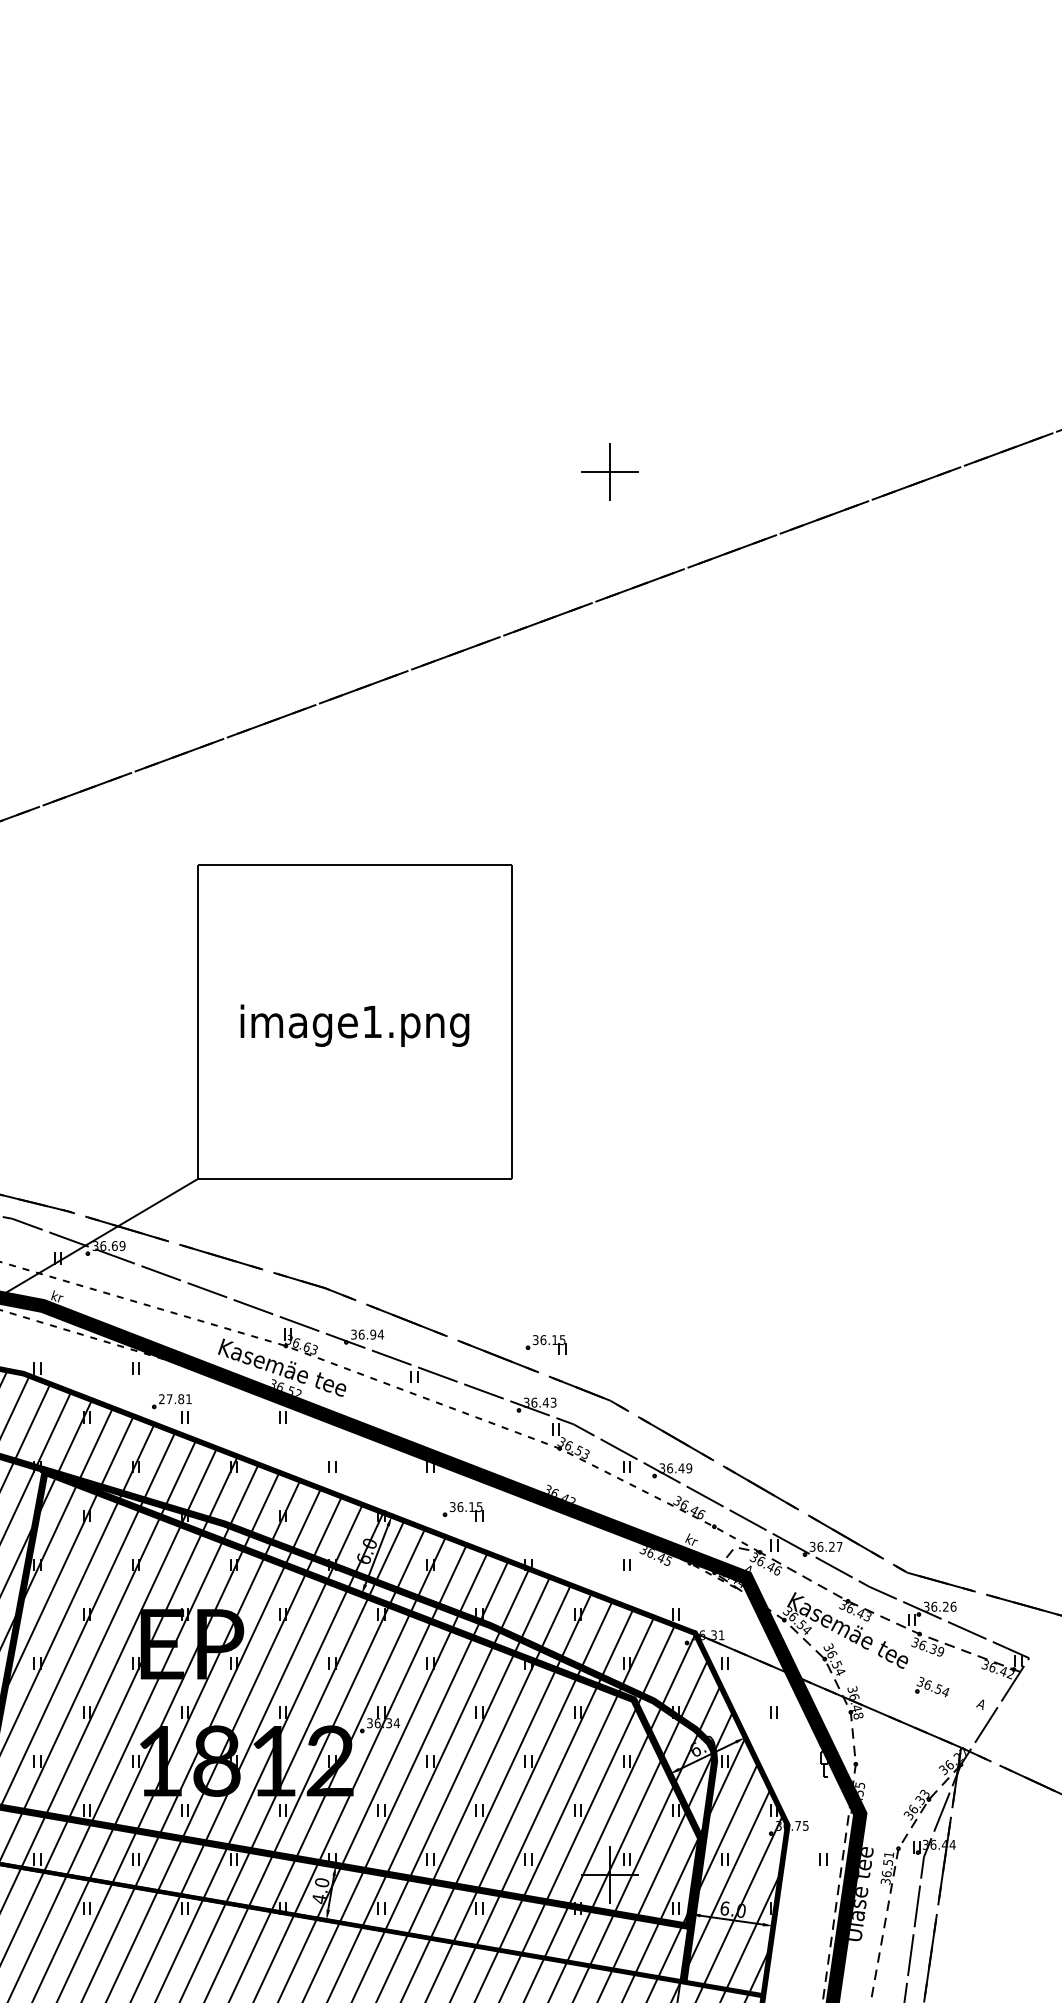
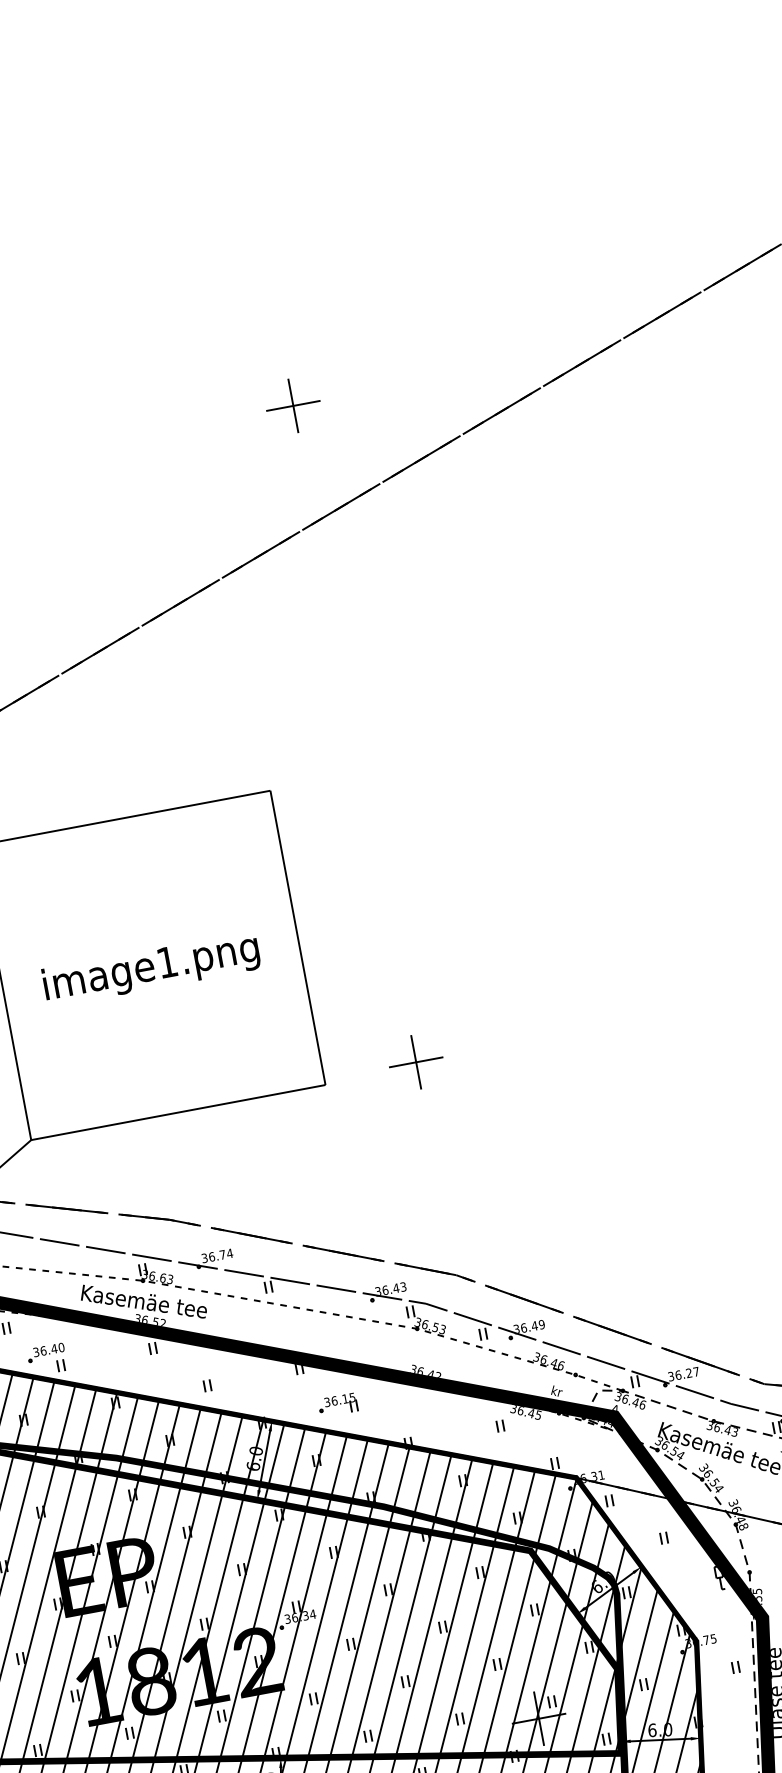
part: (609, 1172) -> (415, 1061), added
text: (373, 1334) -> (222, 1254), 36.94 -> 36.74
part: (545, 1344) -> (385, 1233), removed
text: (175, 1399) -> (49, 1350), 27.81 -> 36.40

